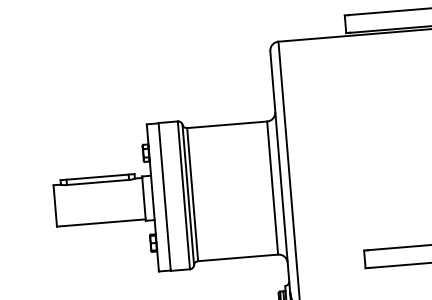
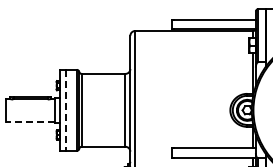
line: (164, 197) -> (66, 110), solid -> dashed
line: (100, 222) -> (30, 121), solid -> dashed

